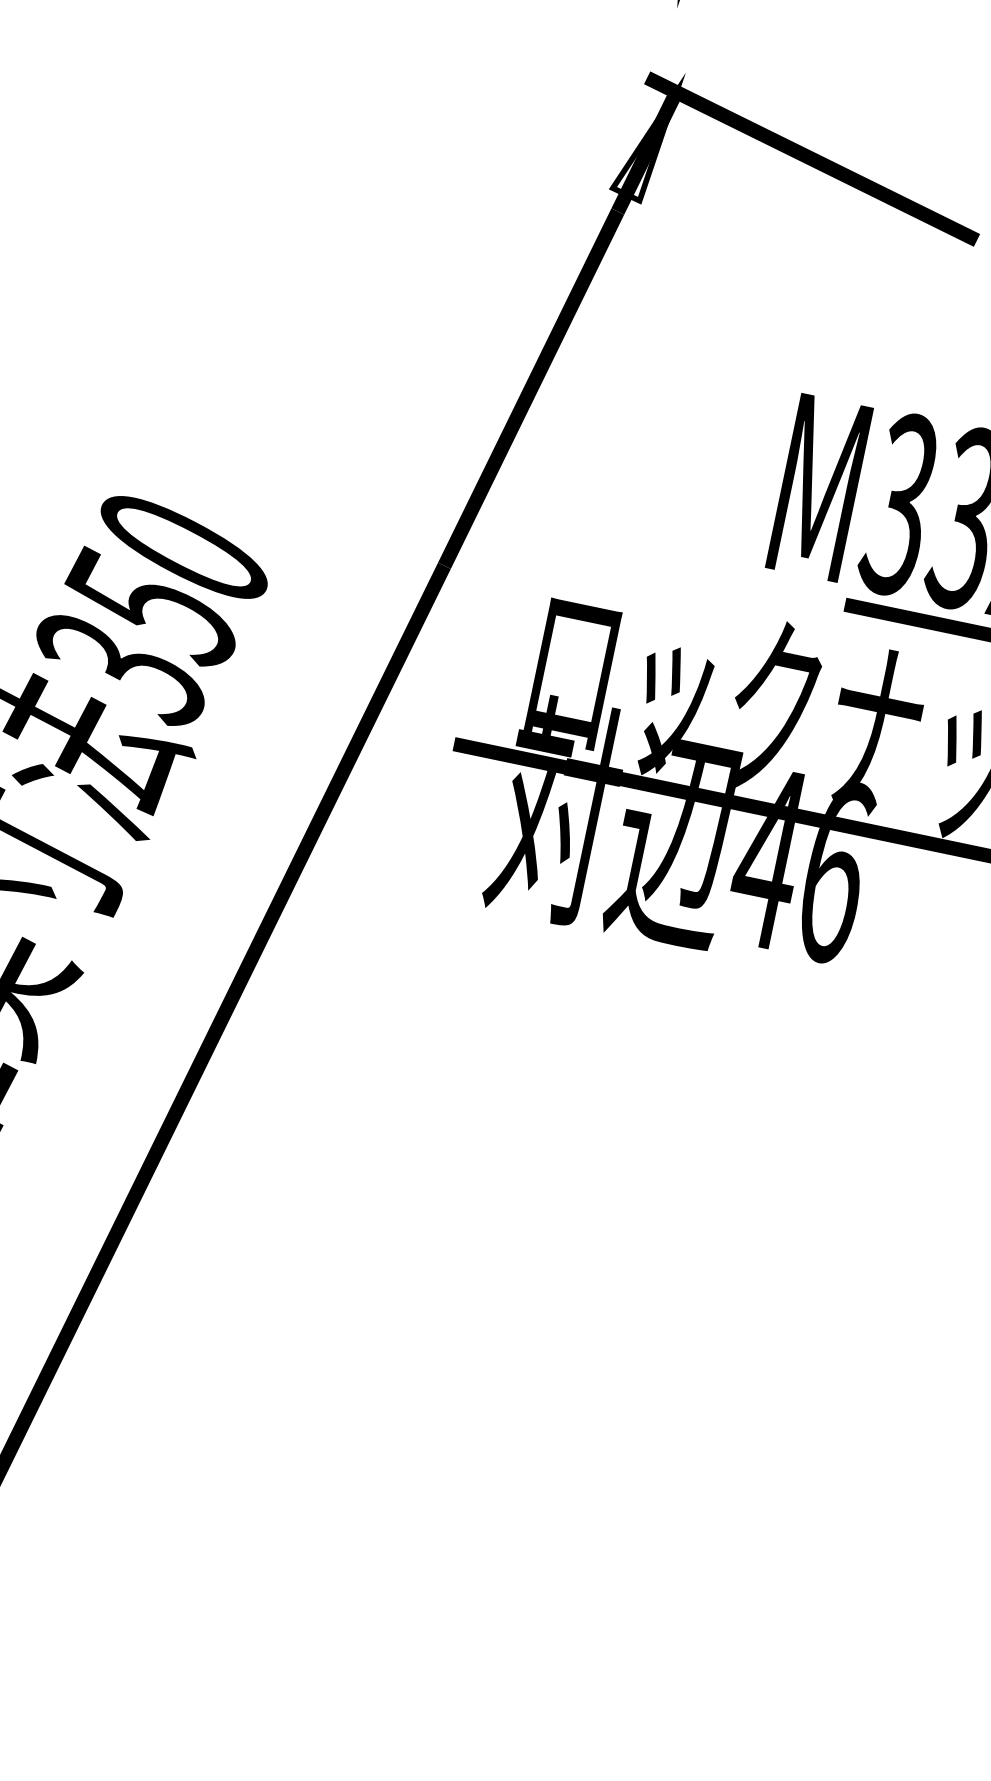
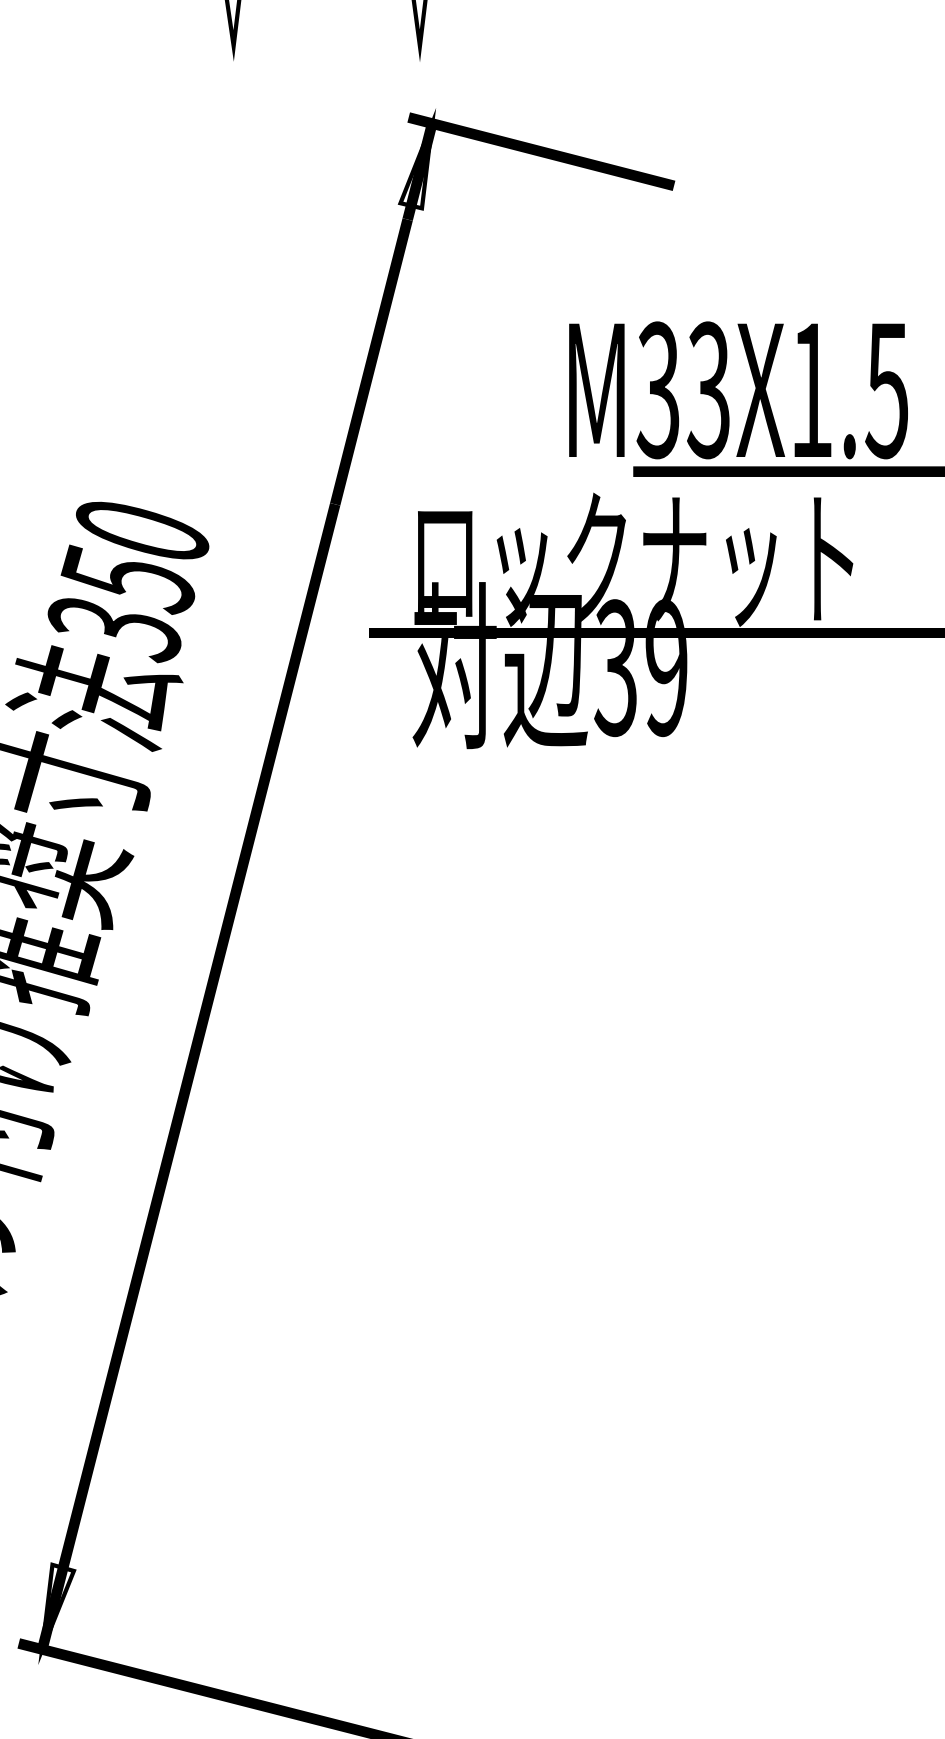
text: (800, 865) -> (640, 668), 46 -> 39

